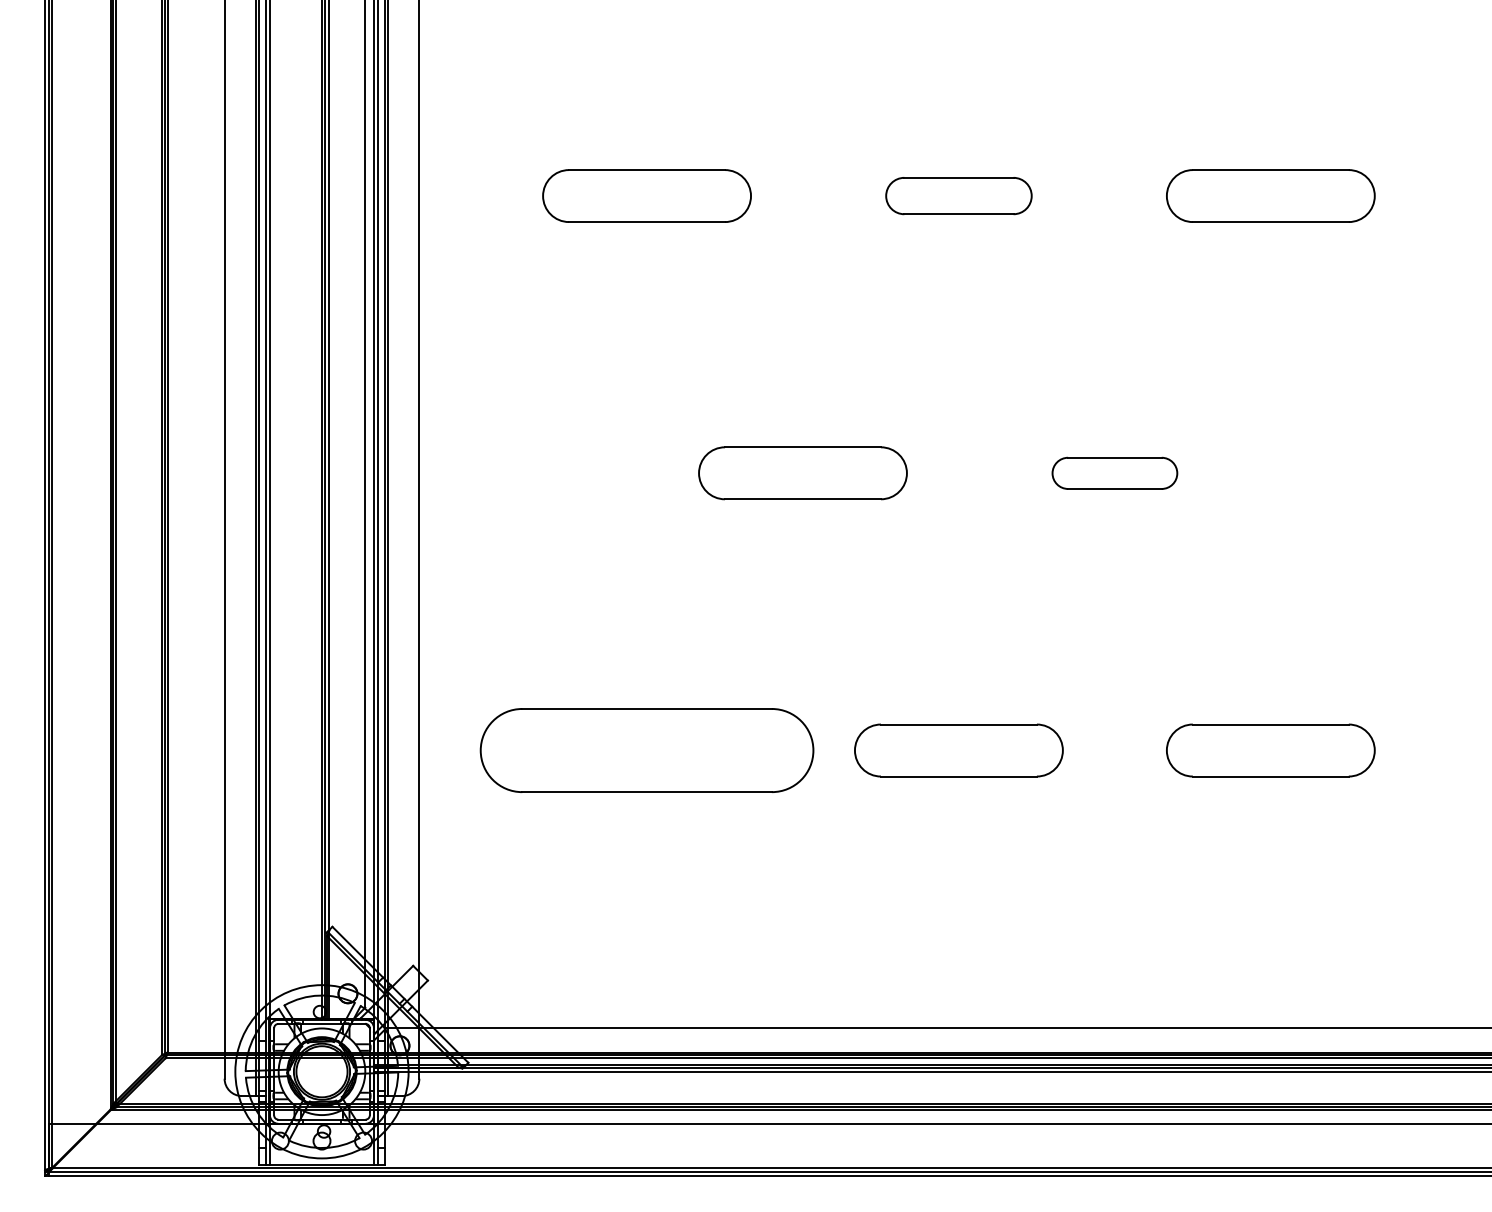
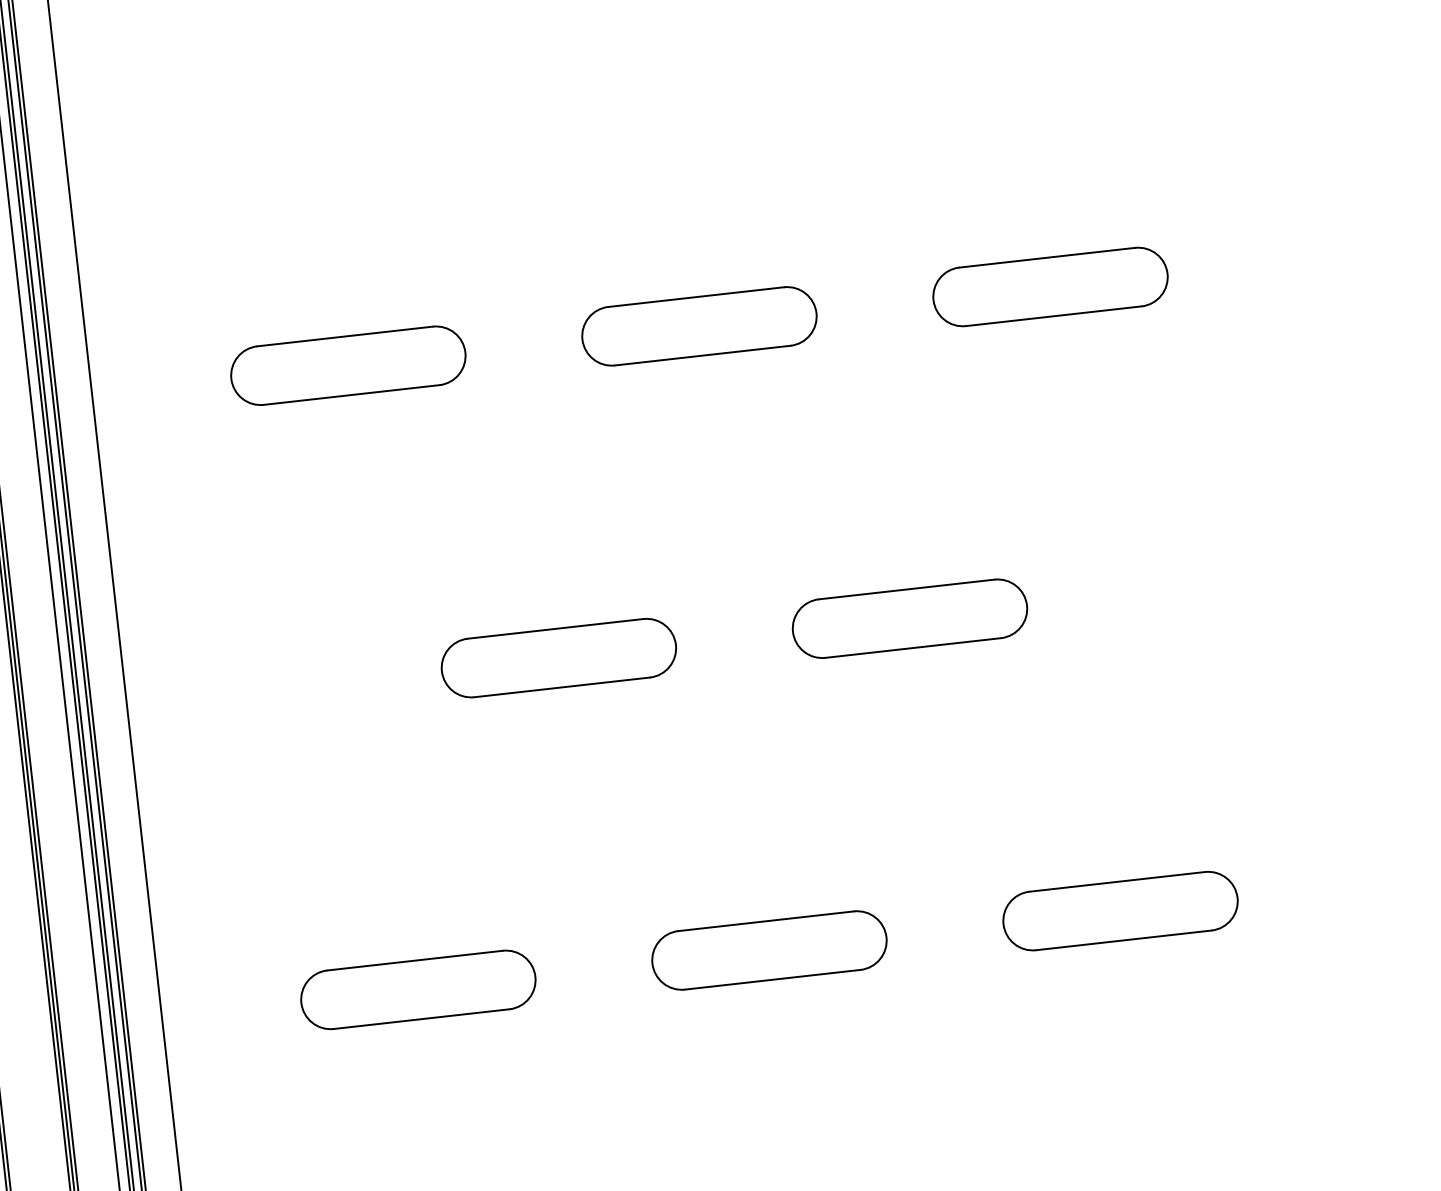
part: (958, 195) -> (698, 325), size x1.43
part: (1114, 473) -> (909, 619), size x1.67
part: (646, 750) -> (417, 989), size x0.62

